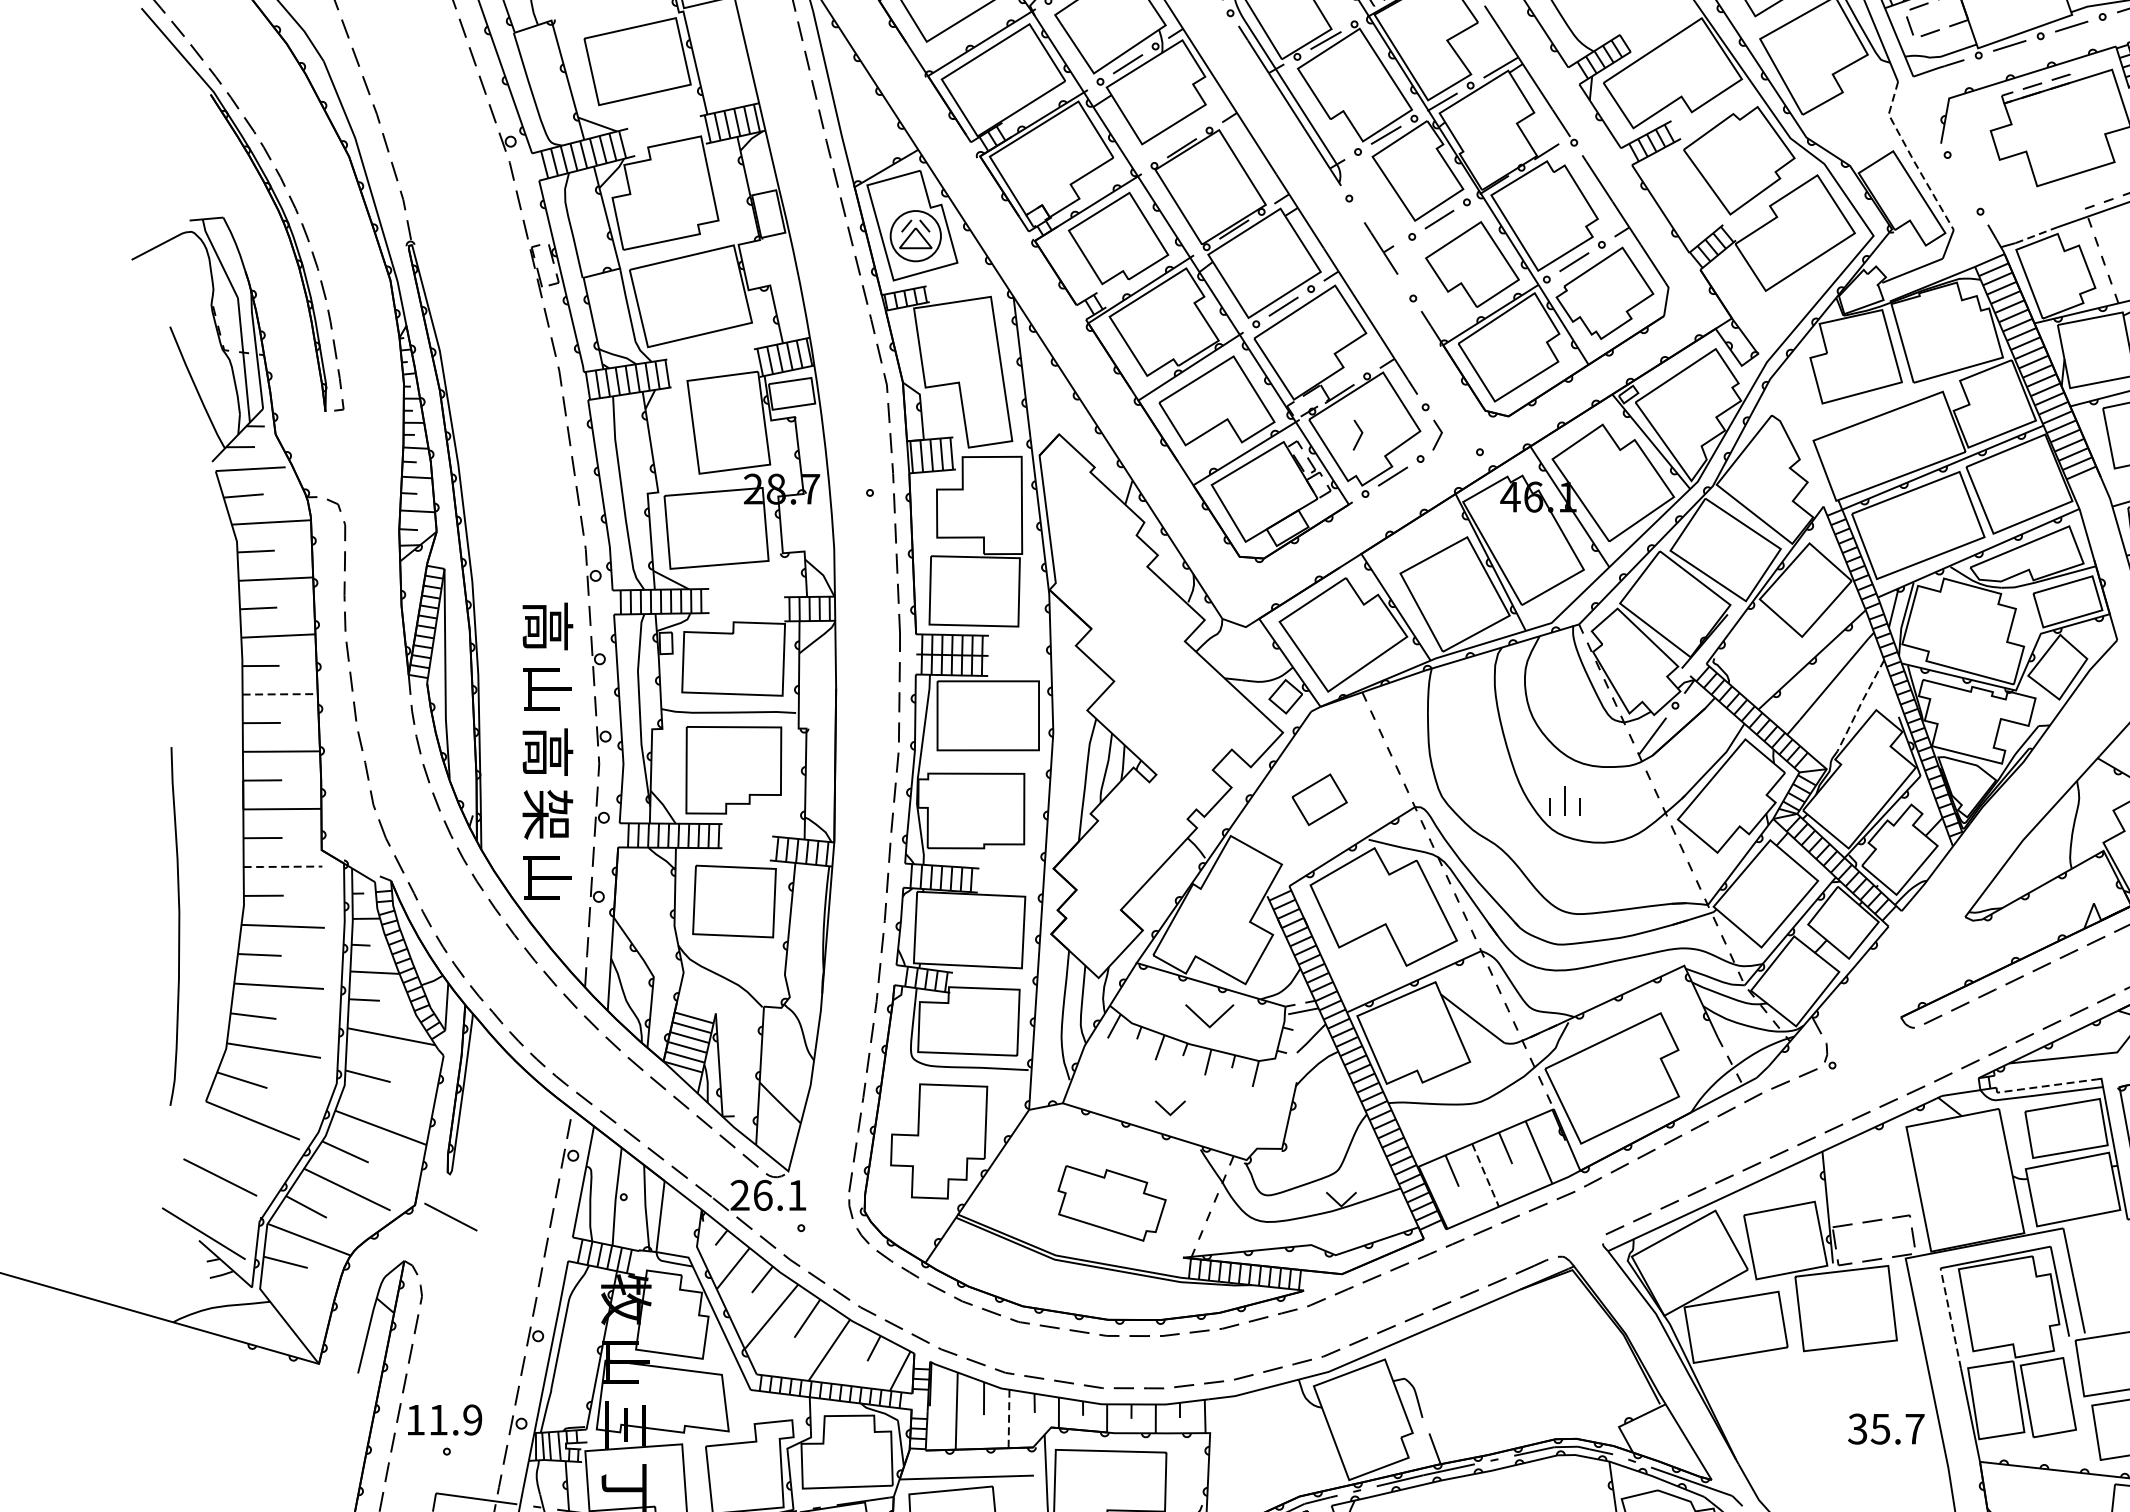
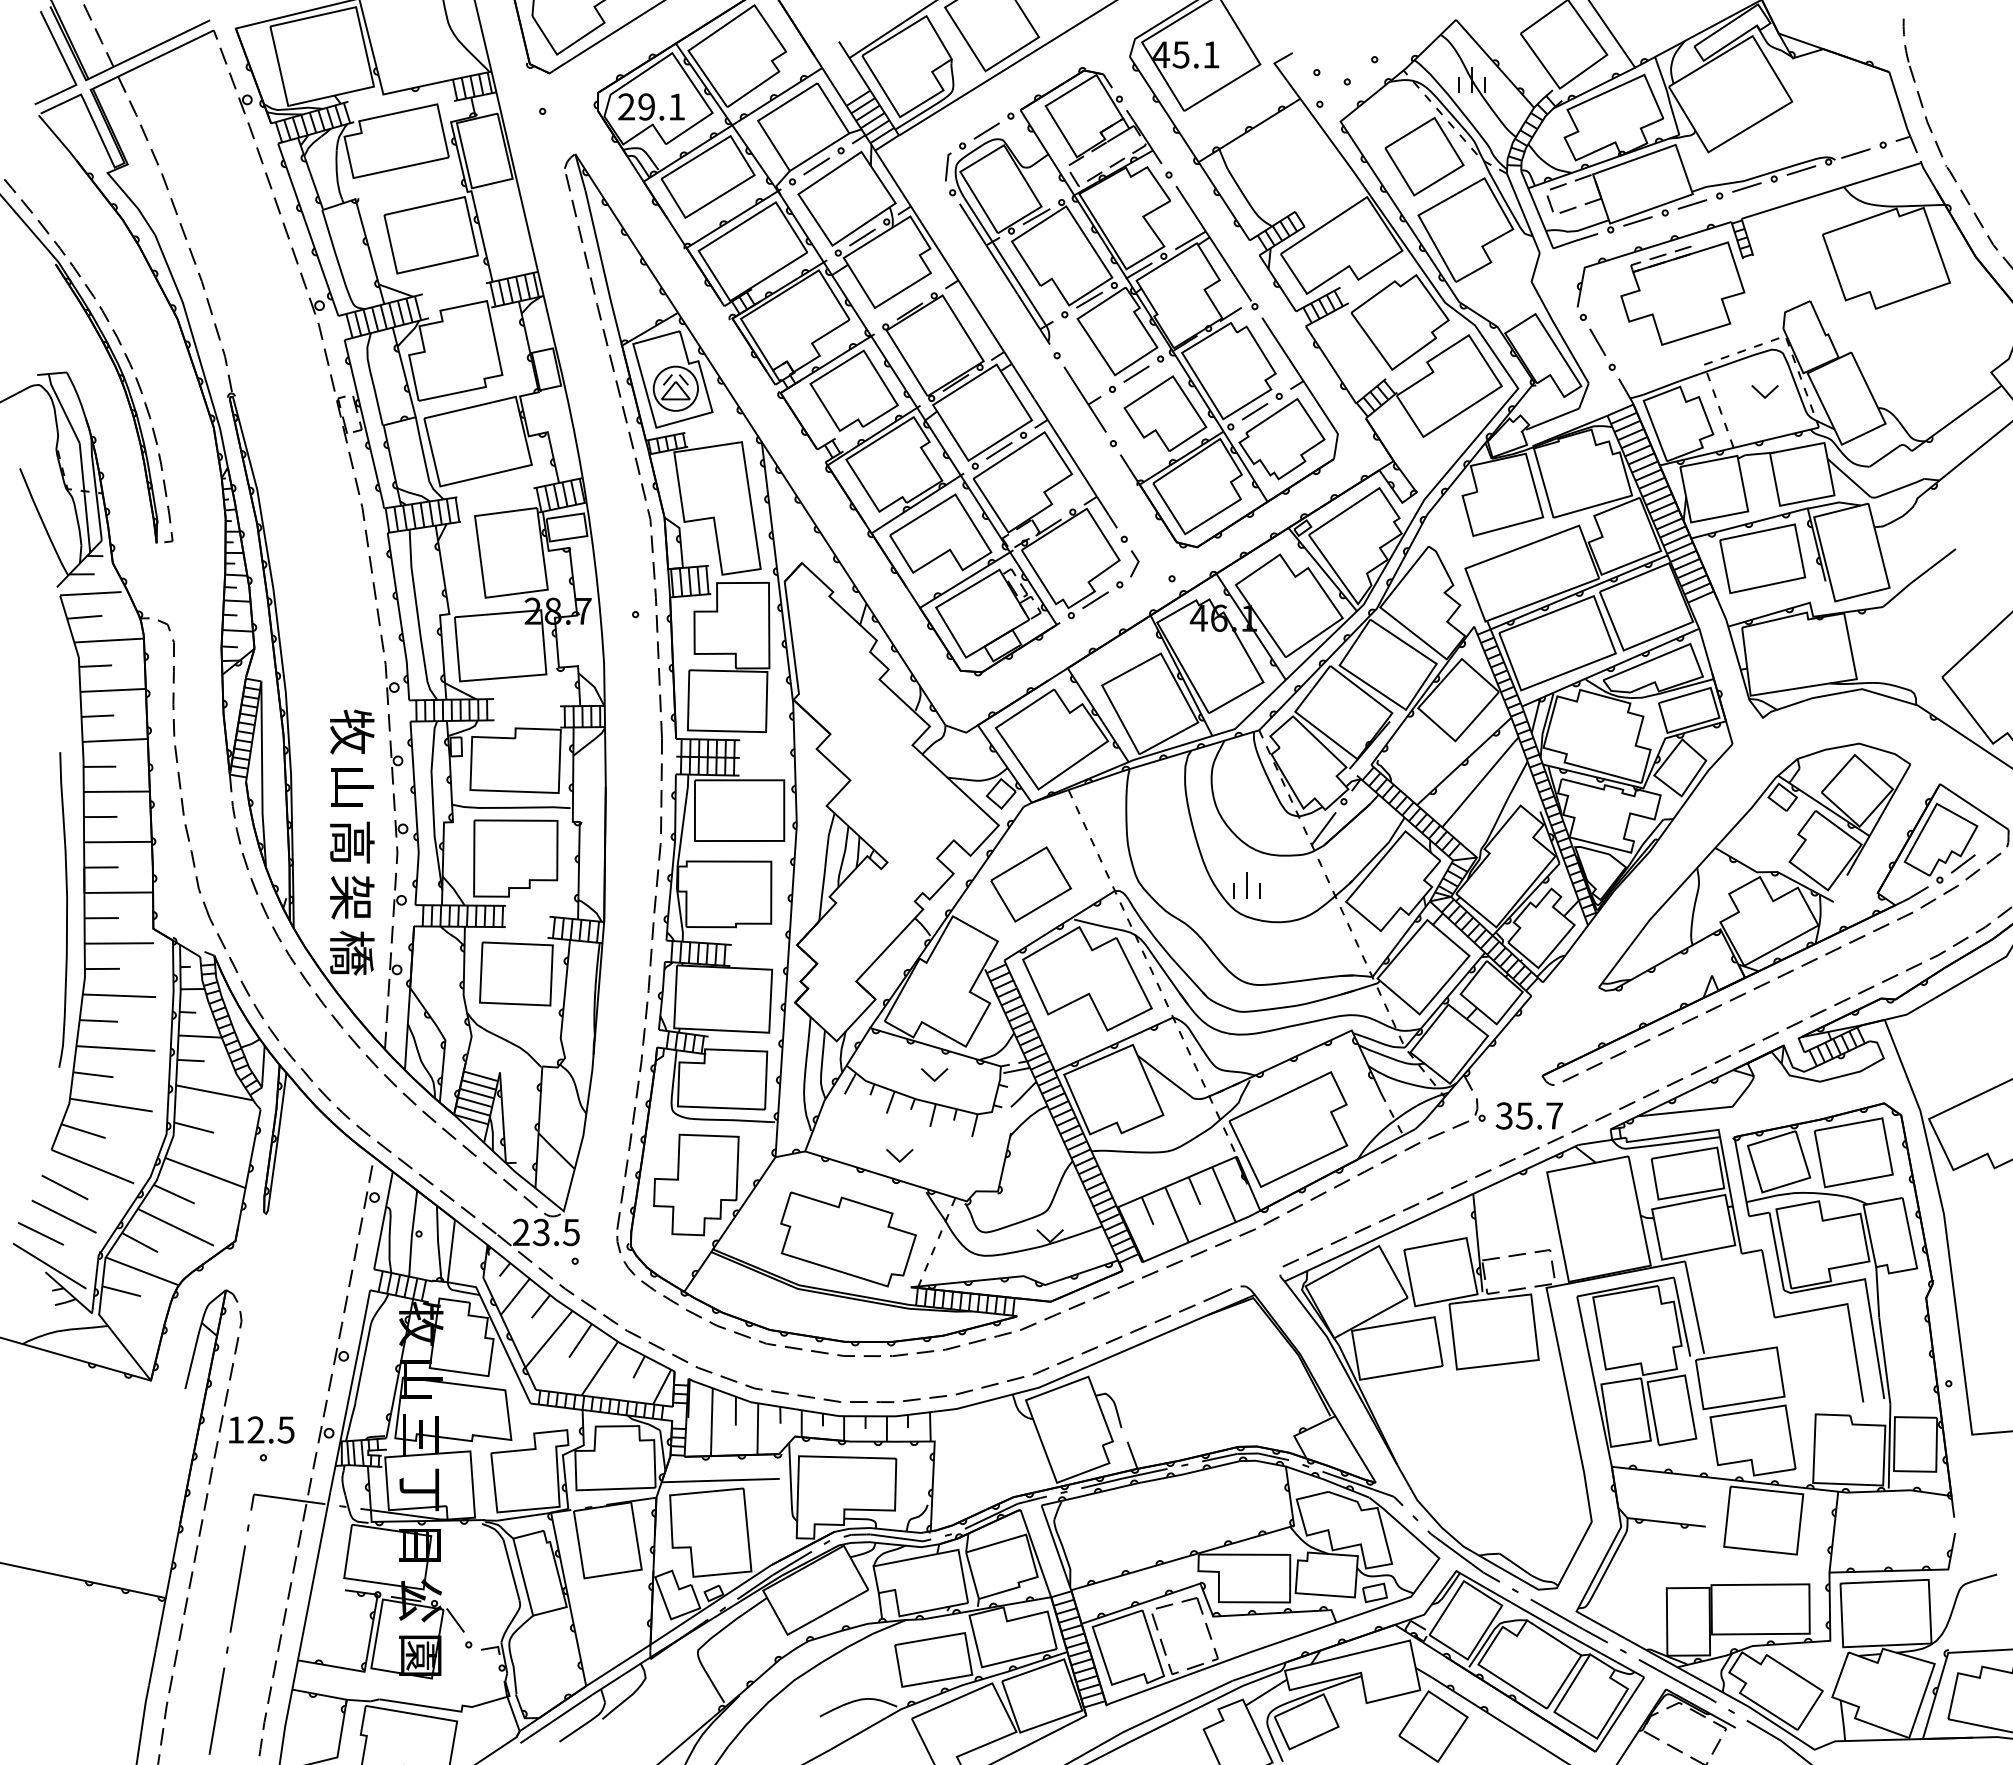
line: (1912, 157) -> (1552, 319), dashed -> solid
line: (1963, 182) -> (1597, 341), added
line: (2036, 234) -> (1661, 387), dashed -> solid
part: (1380, 248) -> (1084, 399), size x1.43
line: (1359, 434) -> (1066, 563), removed
text: (548, 625) -> (352, 731), 高 -> 牧
line: (279, 694) -> (116, 791), dashed -> solid
line: (1860, 706) -> (1506, 802), dashed -> solid
part: (1319, 799) -> (1030, 884), size x1.67
line: (283, 866) -> (119, 943), dashed -> solid
text: (548, 877) -> (352, 952), 山 -> 橋
curve: (178, 926) -> (66, 909), moved
part: (1209, 1015) -> (934, 1074), size x0.62
line: (2044, 1086) -> (1668, 1136), dashed -> solid
line: (1486, 1176) -> (1177, 1215), dashed -> solid
text: (778, 1195) -> (555, 1232), 26.1 -> 23.5
line: (193, 1196) -> (40, 1233), added
part: (1112, 1203) -> (848, 1239), size x1.43
line: (450, 1217) -> (64, 1187), moved
line: (1951, 1318) -> (1586, 1340), dashed -> solid
text: (454, 1419) -> (270, 1429), 11.9 -> 12.5
line: (1008, 1419) -> (757, 1429), dashed -> solid
text: (1886, 1428) -> (1529, 1115), moved

